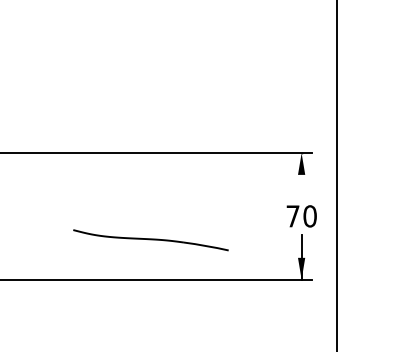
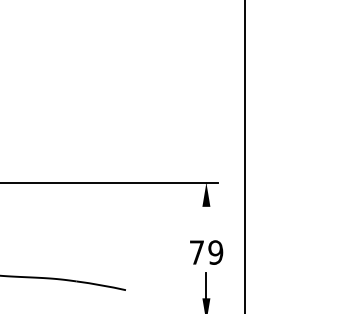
text: (309, 216) -> (215, 252), 70 -> 79

